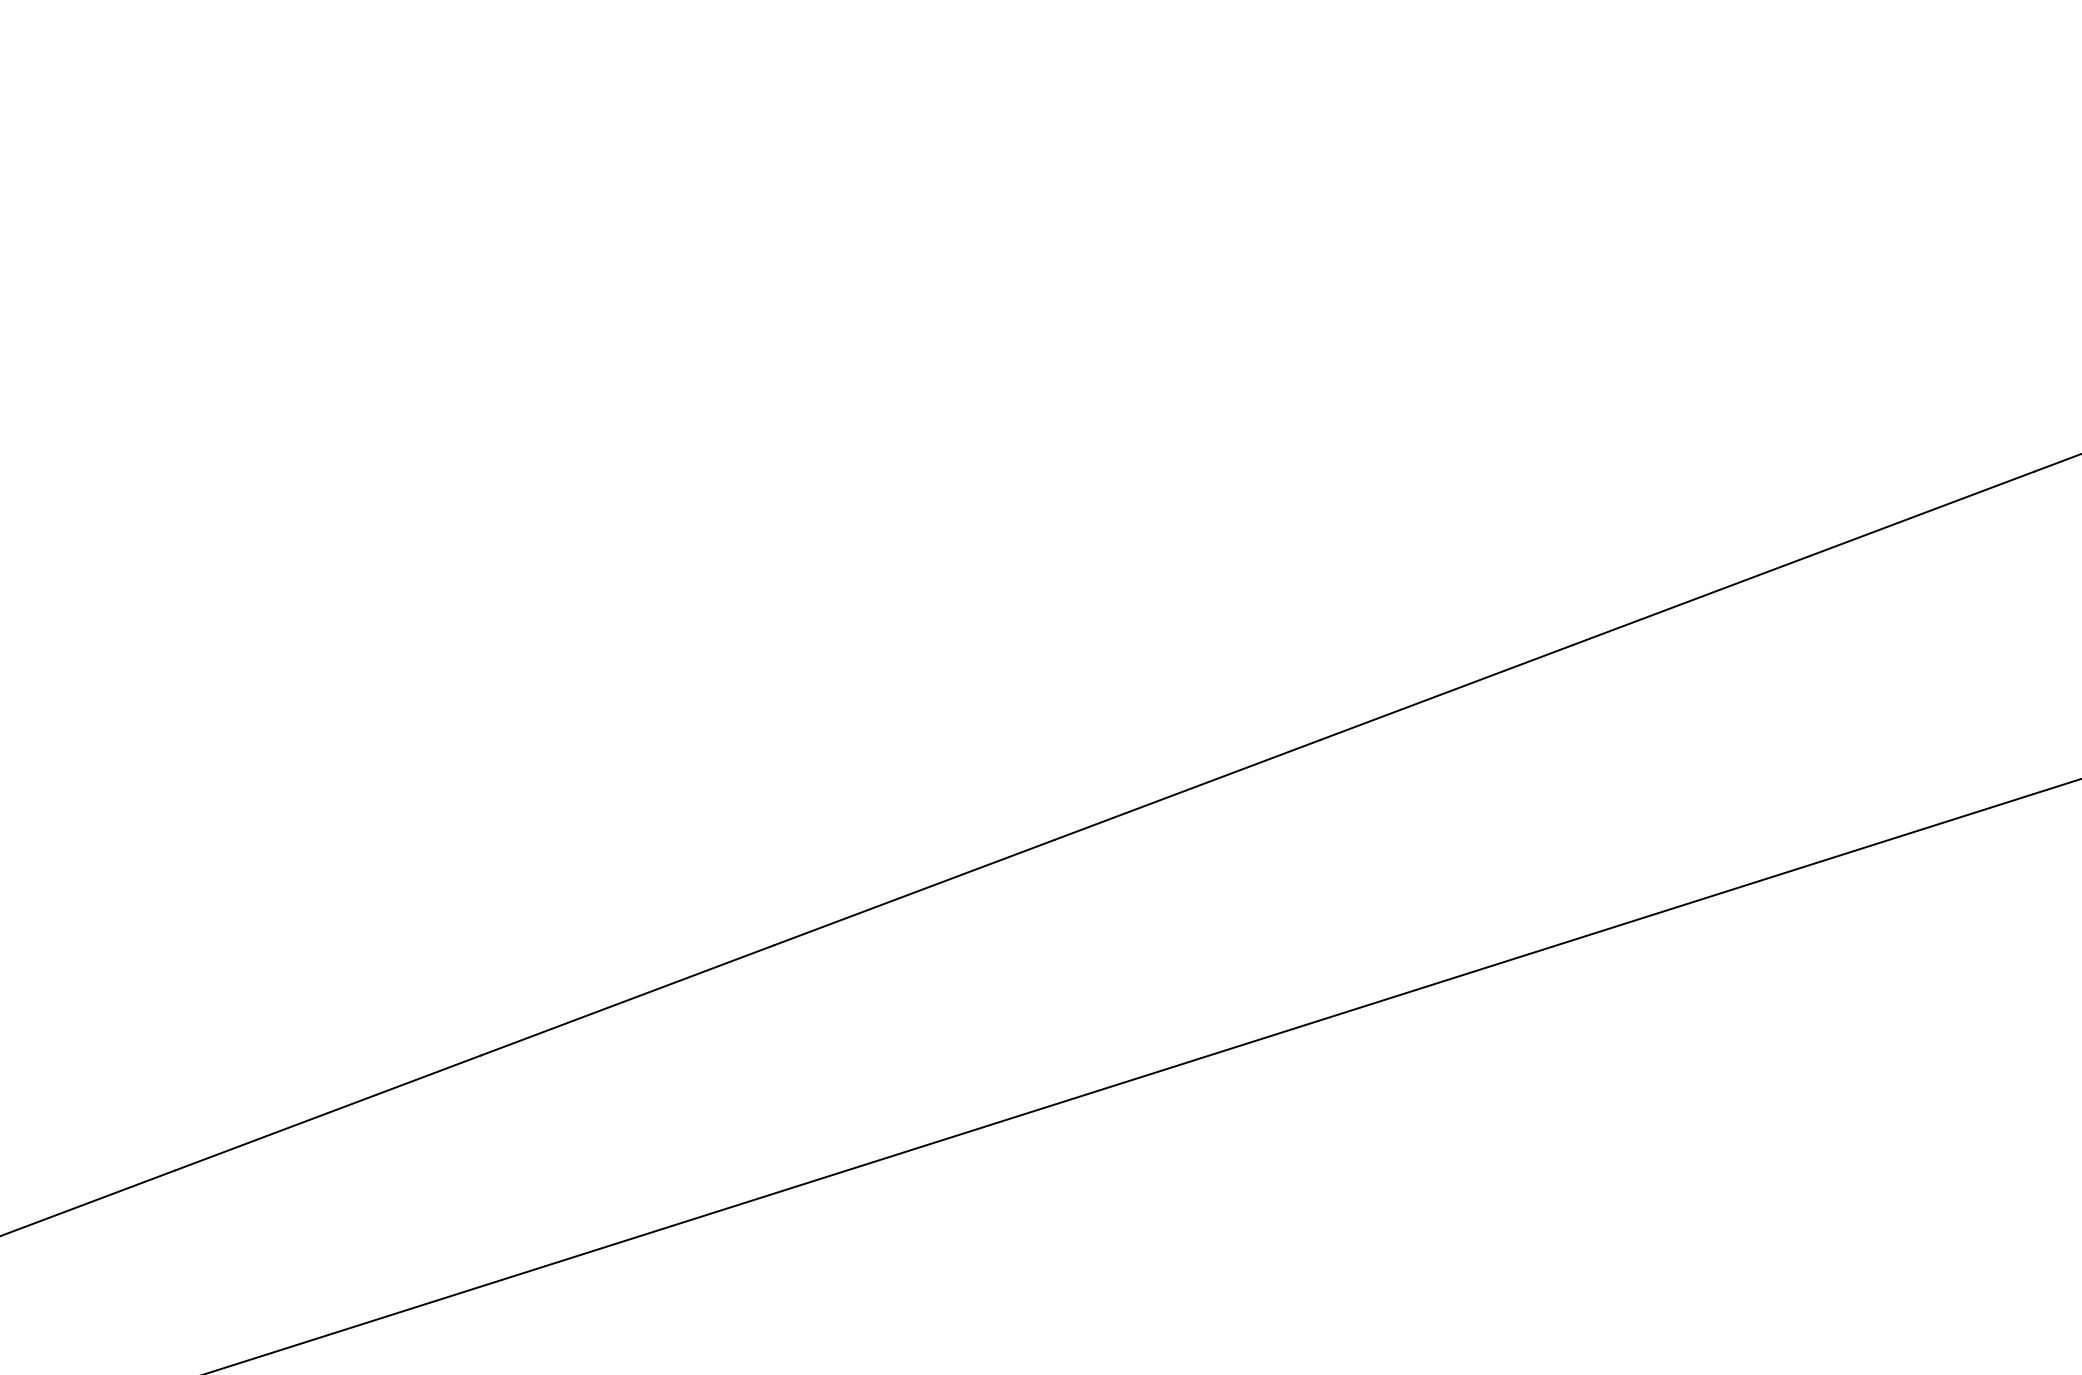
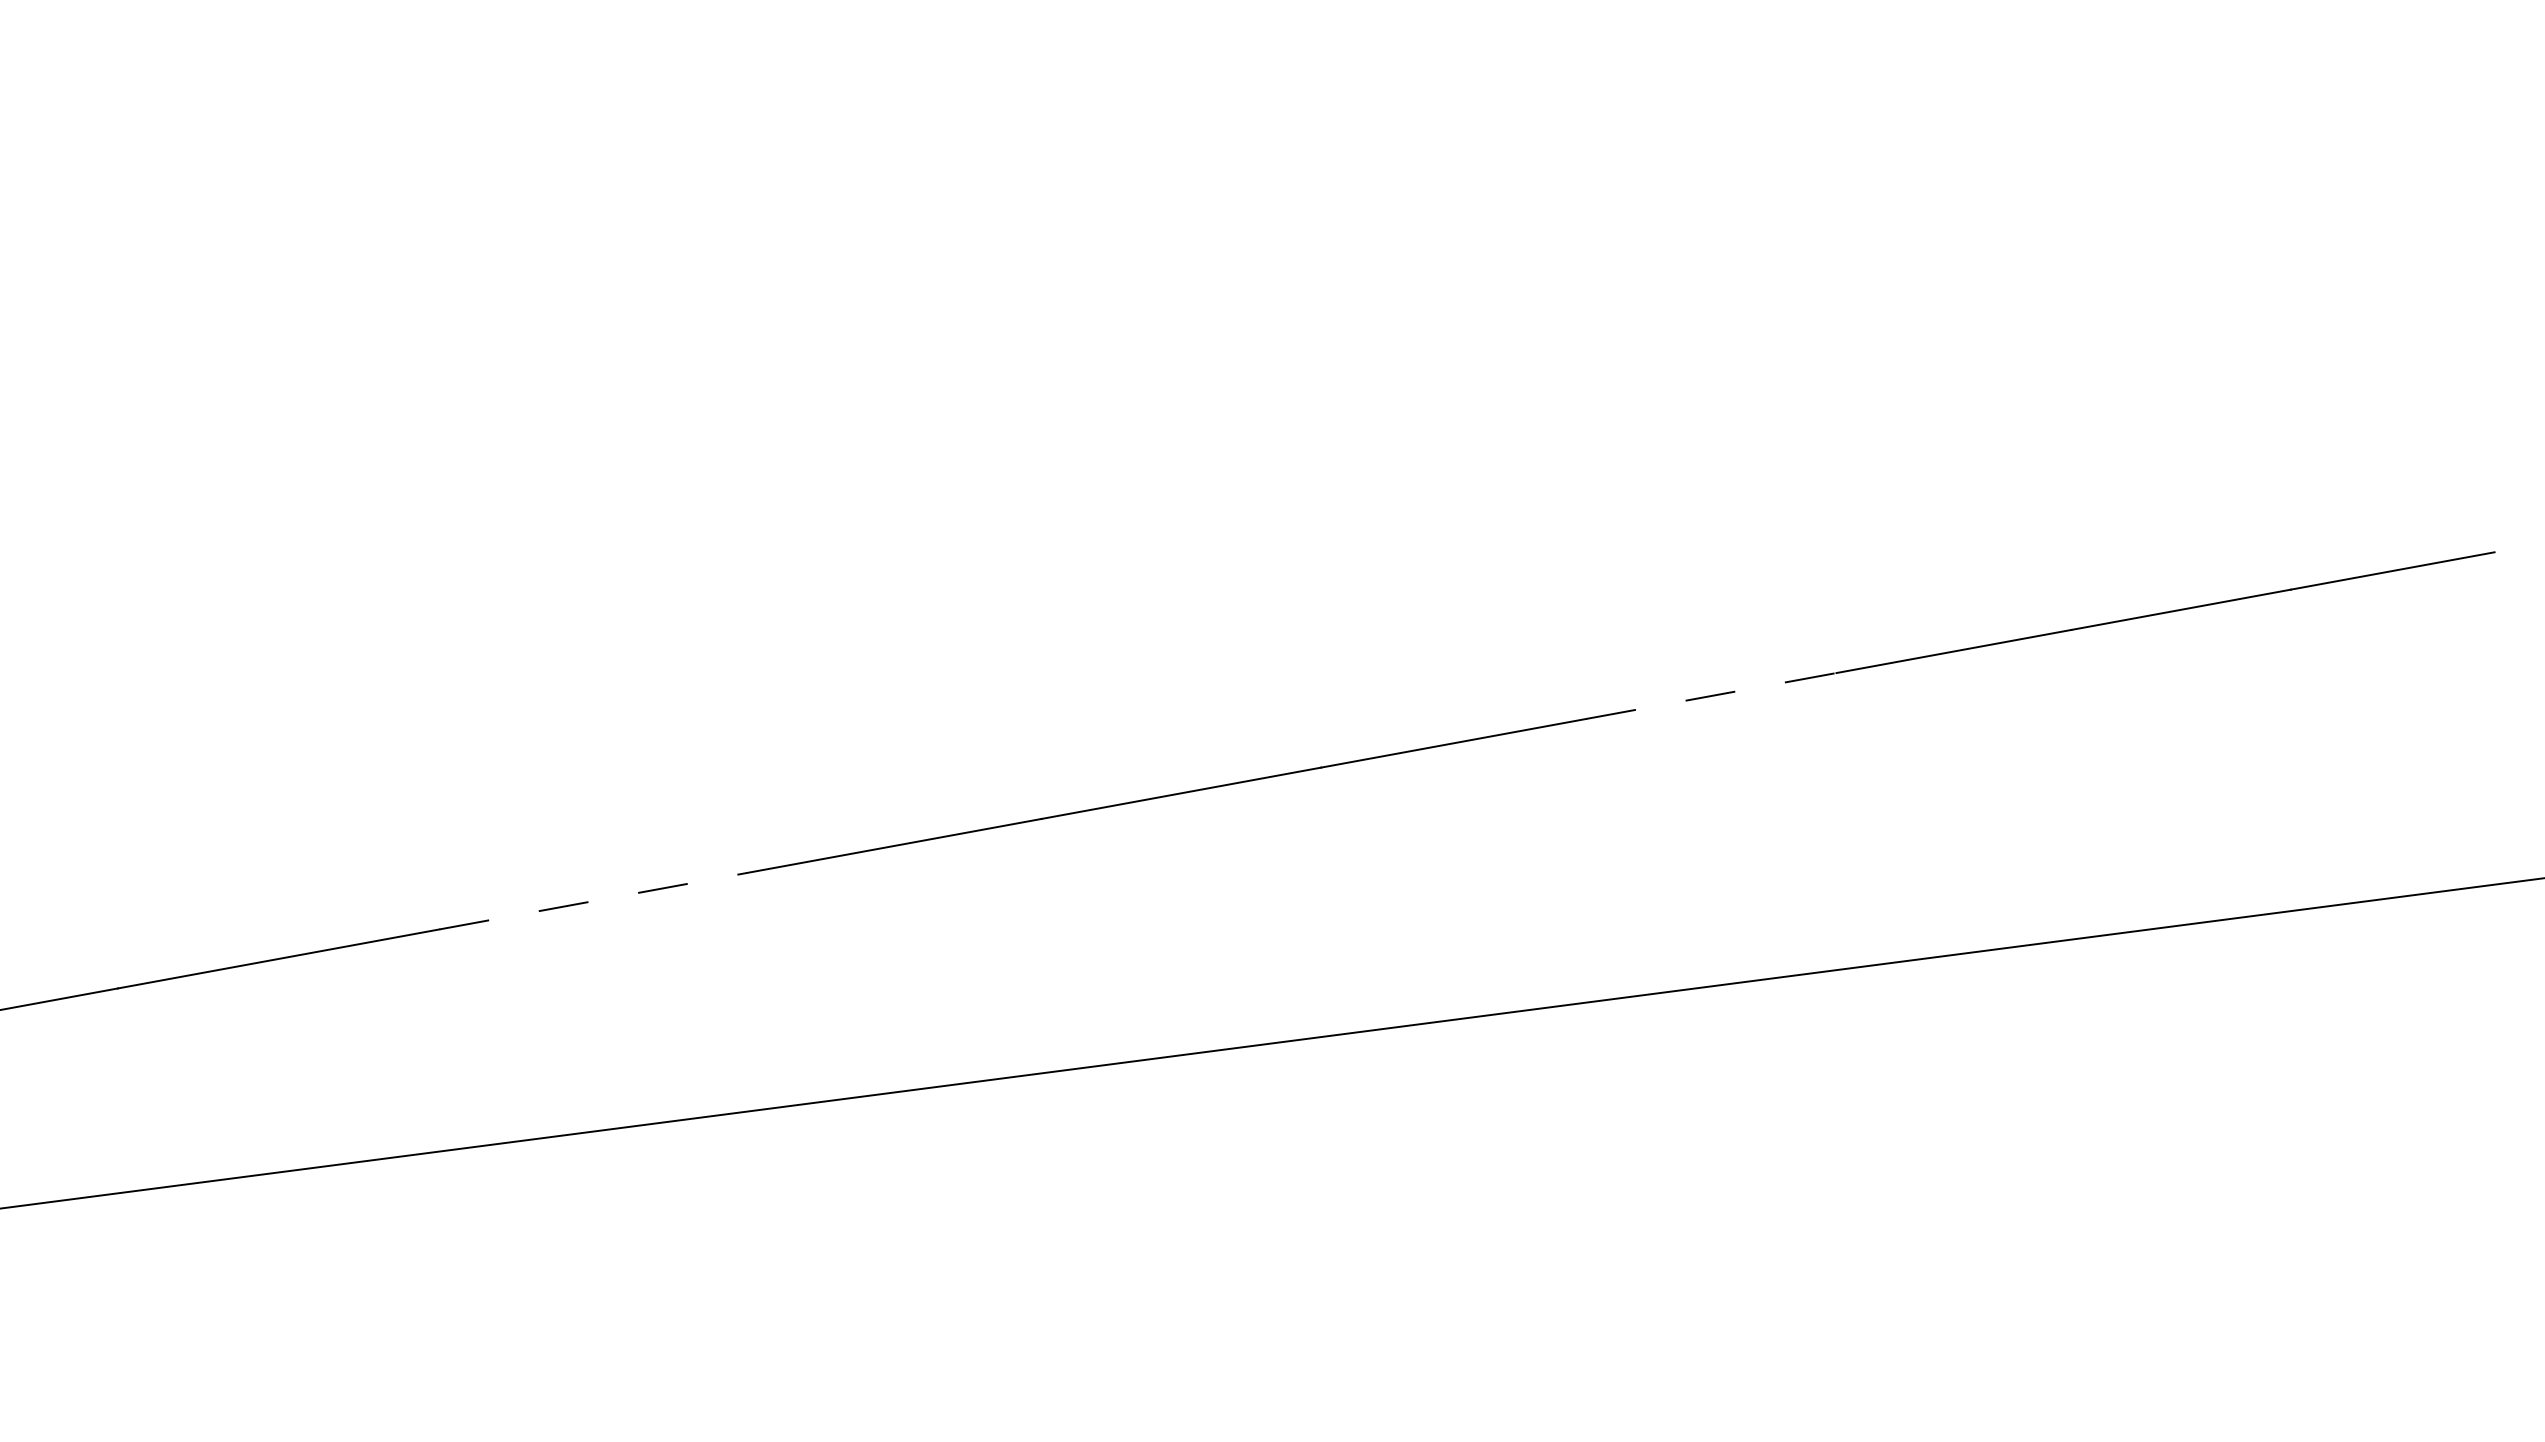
line: (1691, 599) -> (1711, 695), solid -> dashed
line: (627, 1000) -> (593, 901), solid -> dashed

